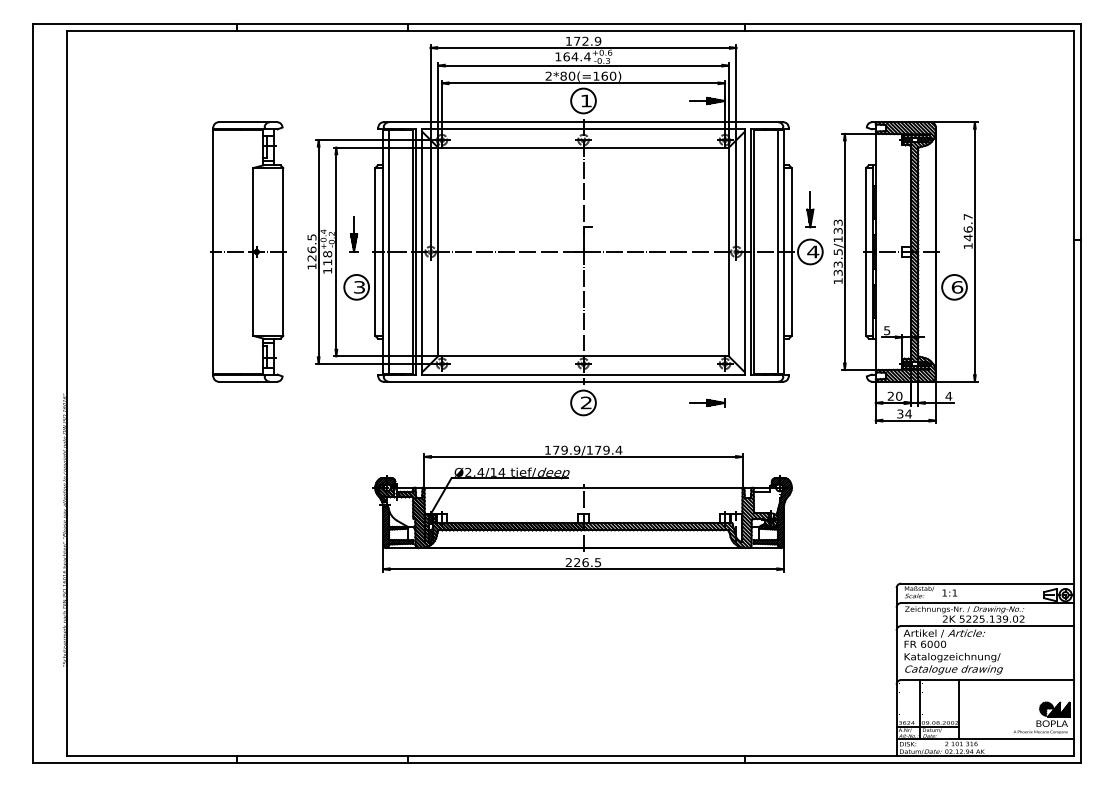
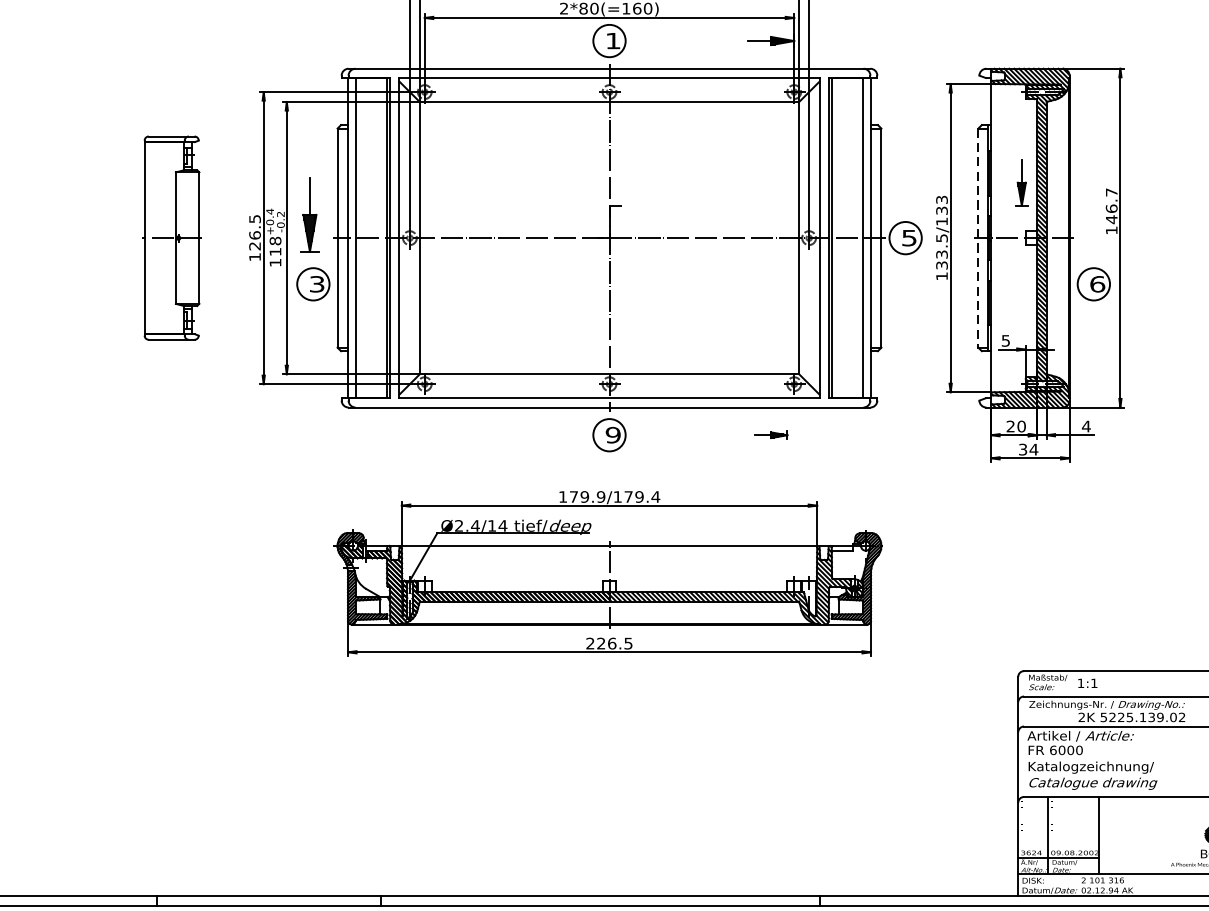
part: (810, 209) -> (1022, 182), moved
part: (353, 234) -> (309, 215), size x1.6
part: (248, 251) -> (172, 237), size x0.6
text: (813, 251) -> (909, 237), 4 -> 5
line: (866, 251) -> (978, 237), solid -> dashed
text: (586, 402) -> (613, 434), 2 -> 9
part: (707, 402) -> (771, 434), size x0.7

